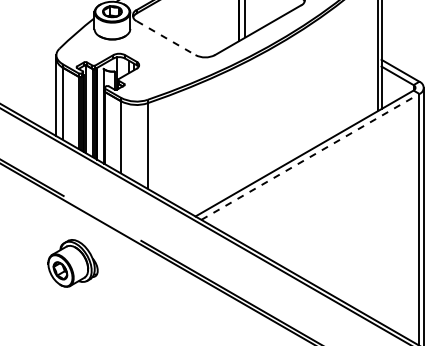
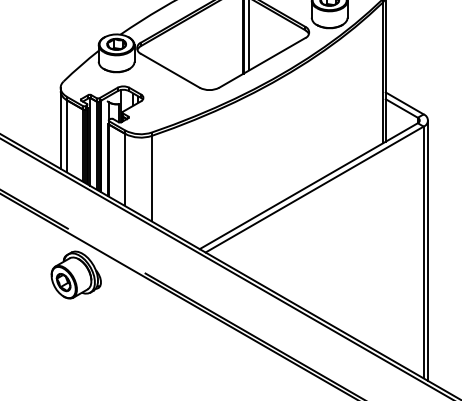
line: (166, 37) -> (170, 70), dashed -> solid
line: (310, 156) -> (314, 189), dashed -> solid
part: (72, 262) -> (75, 274), moved

